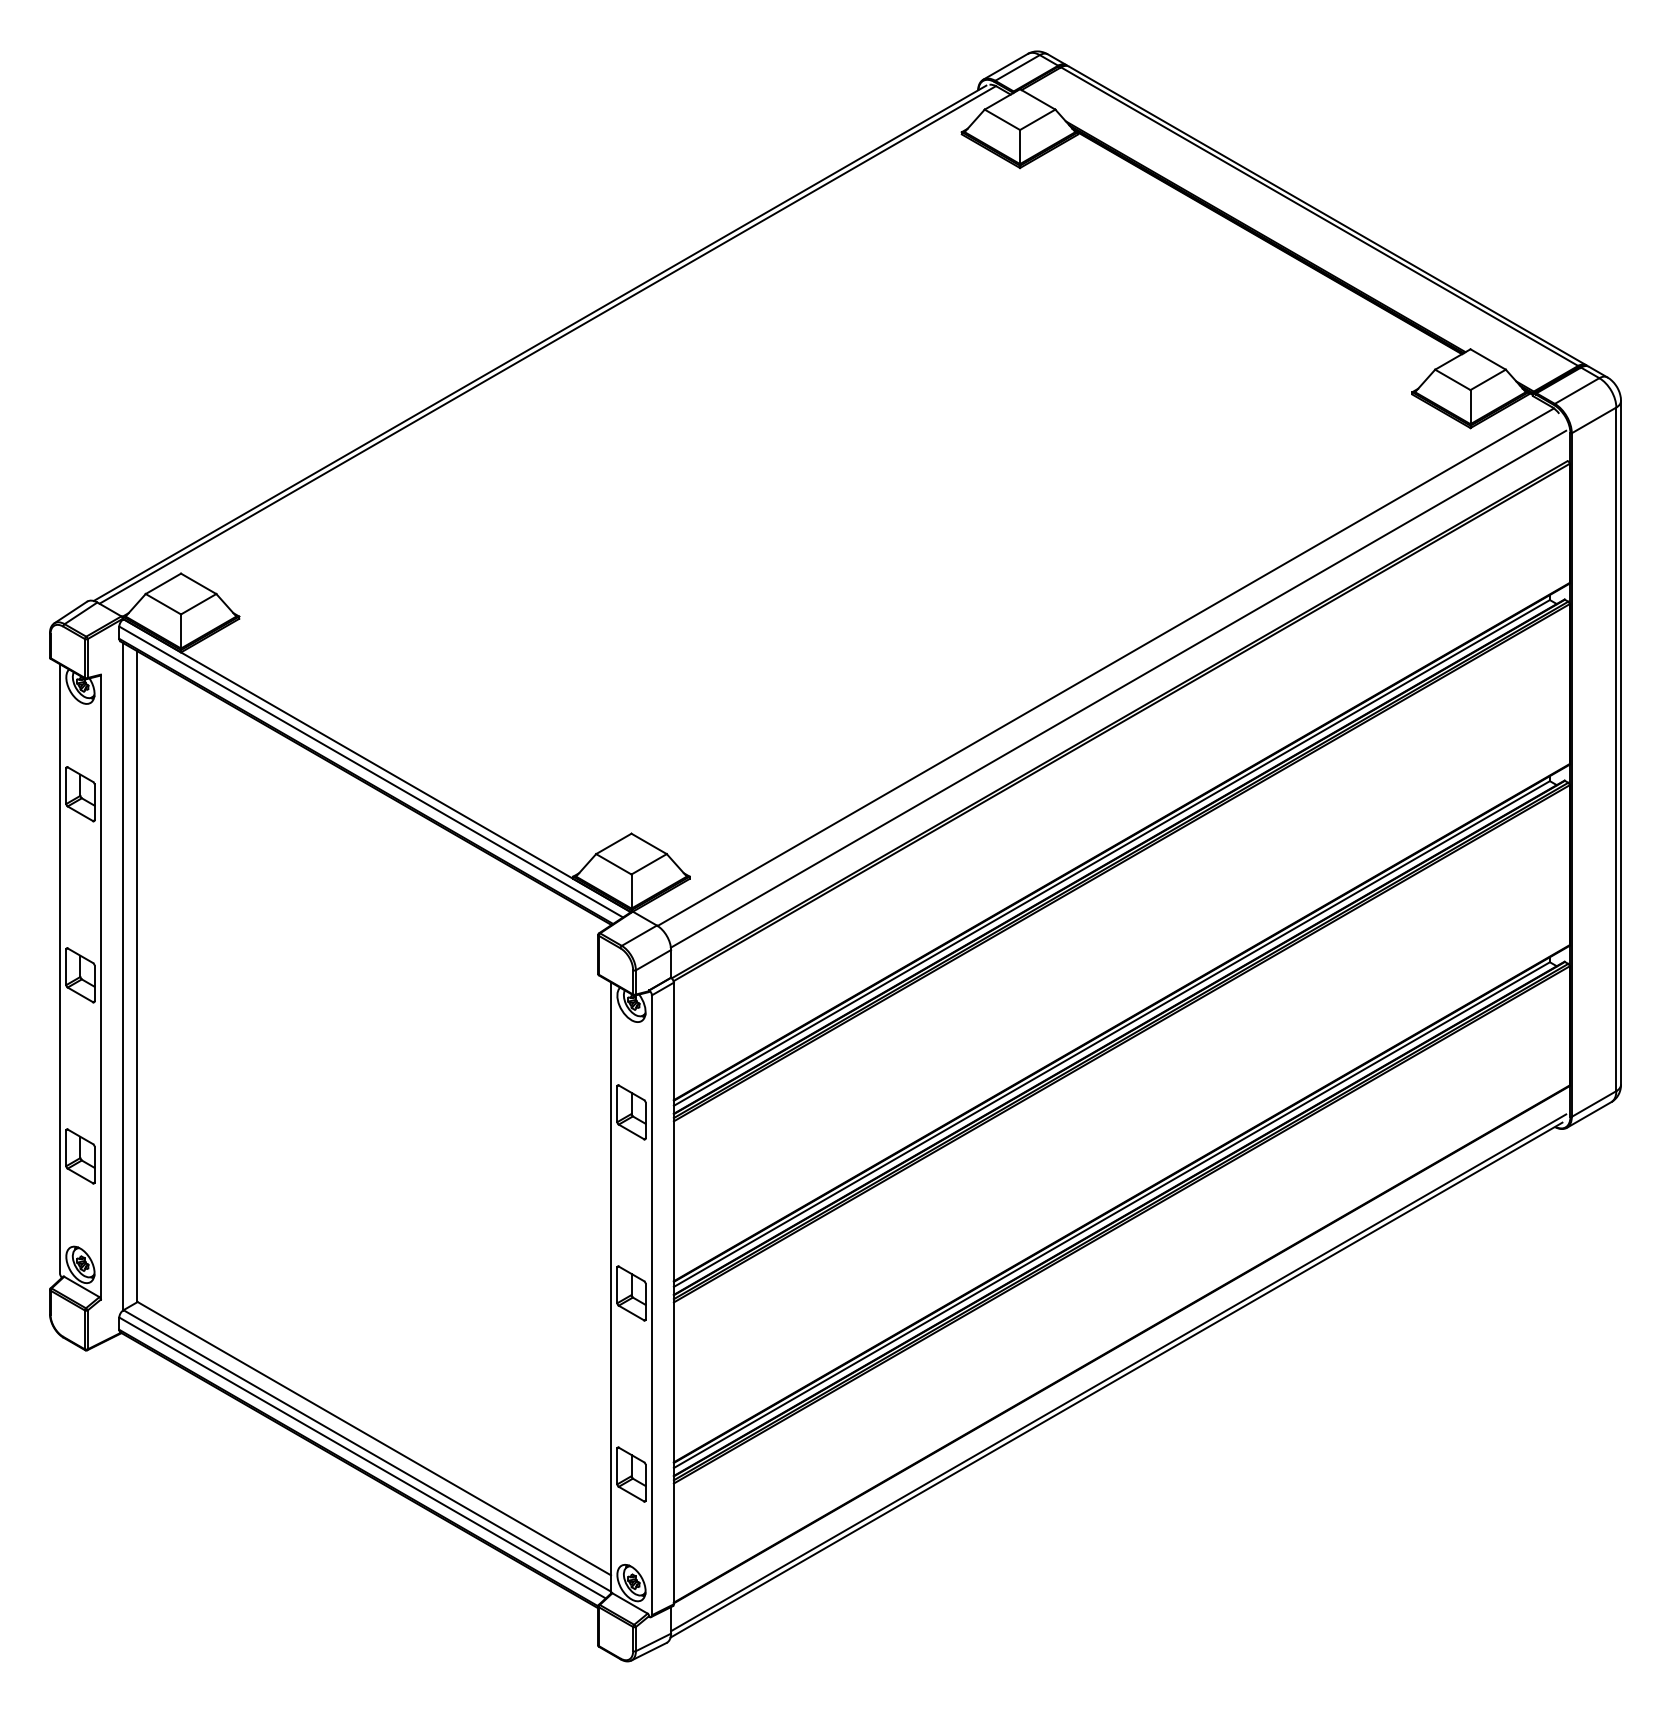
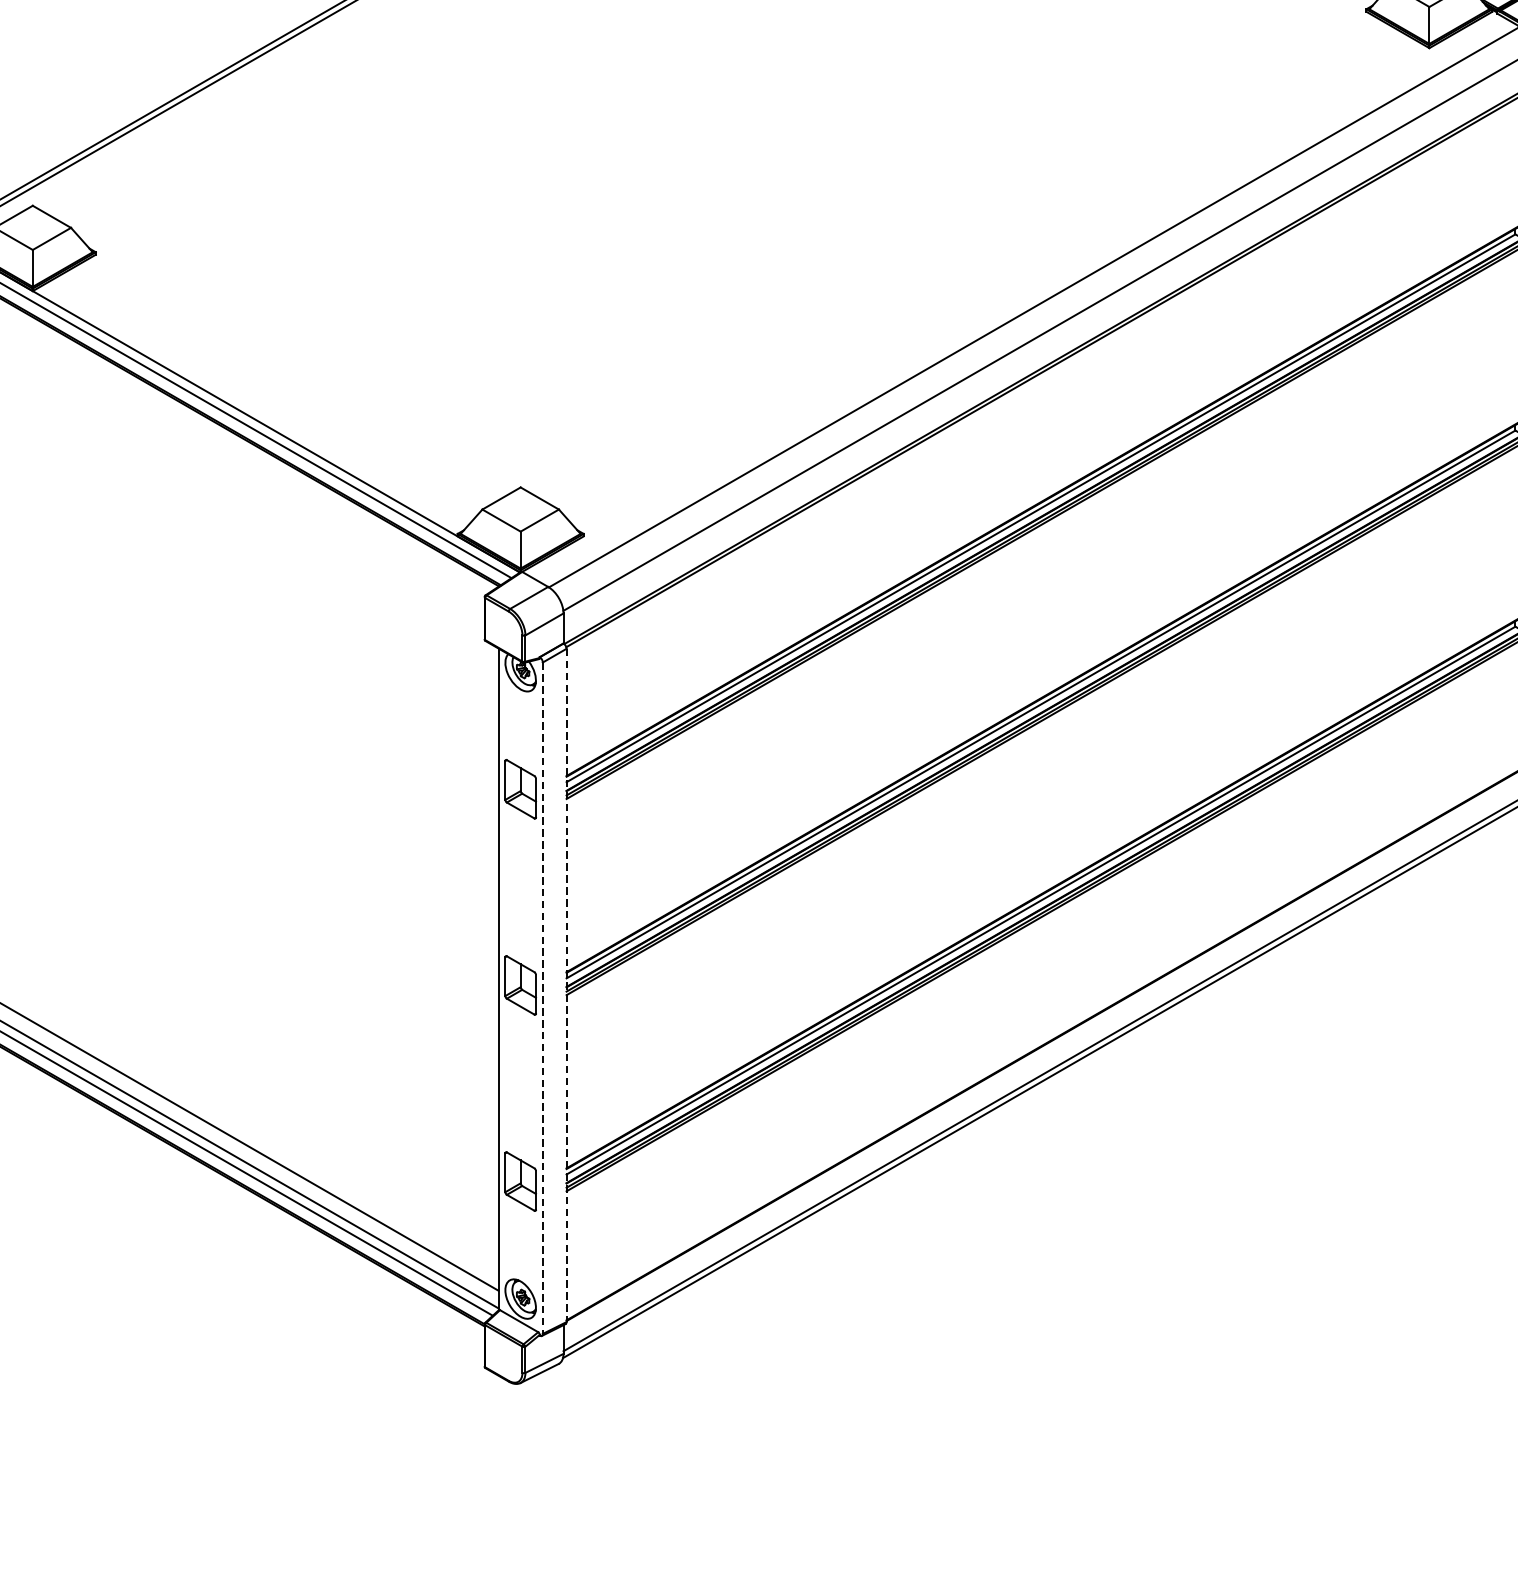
line: (673, 1293) -> (566, 985), solid -> dashed
line: (651, 1305) -> (542, 998), solid -> dashed

